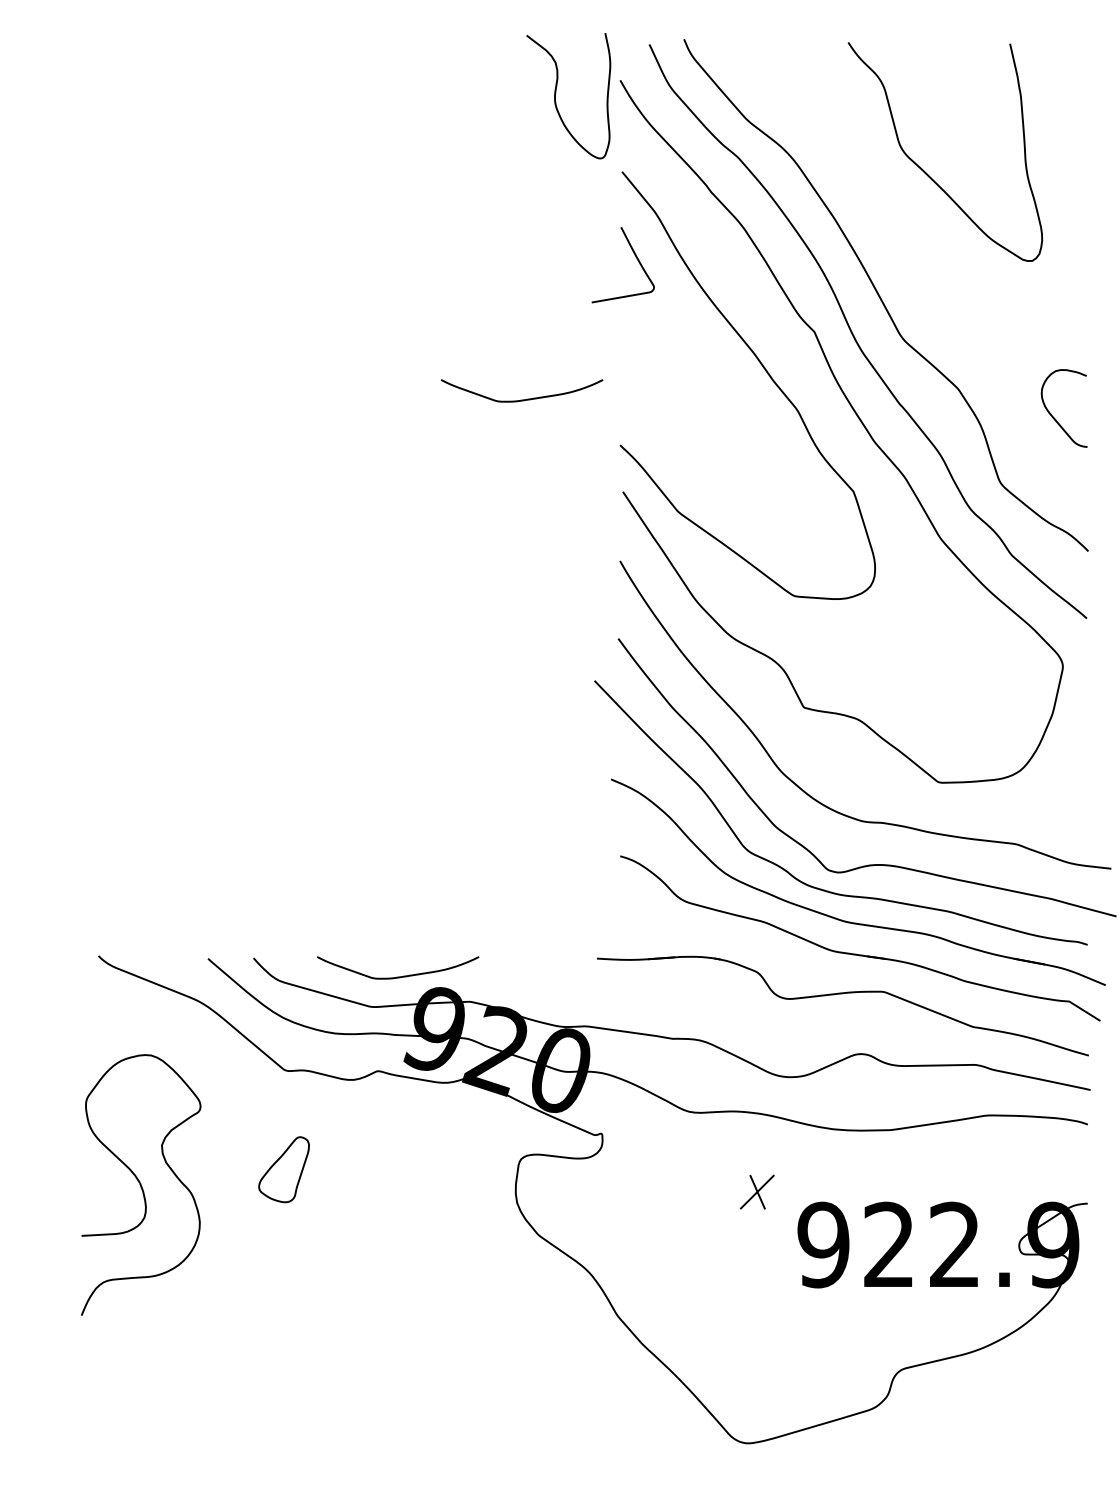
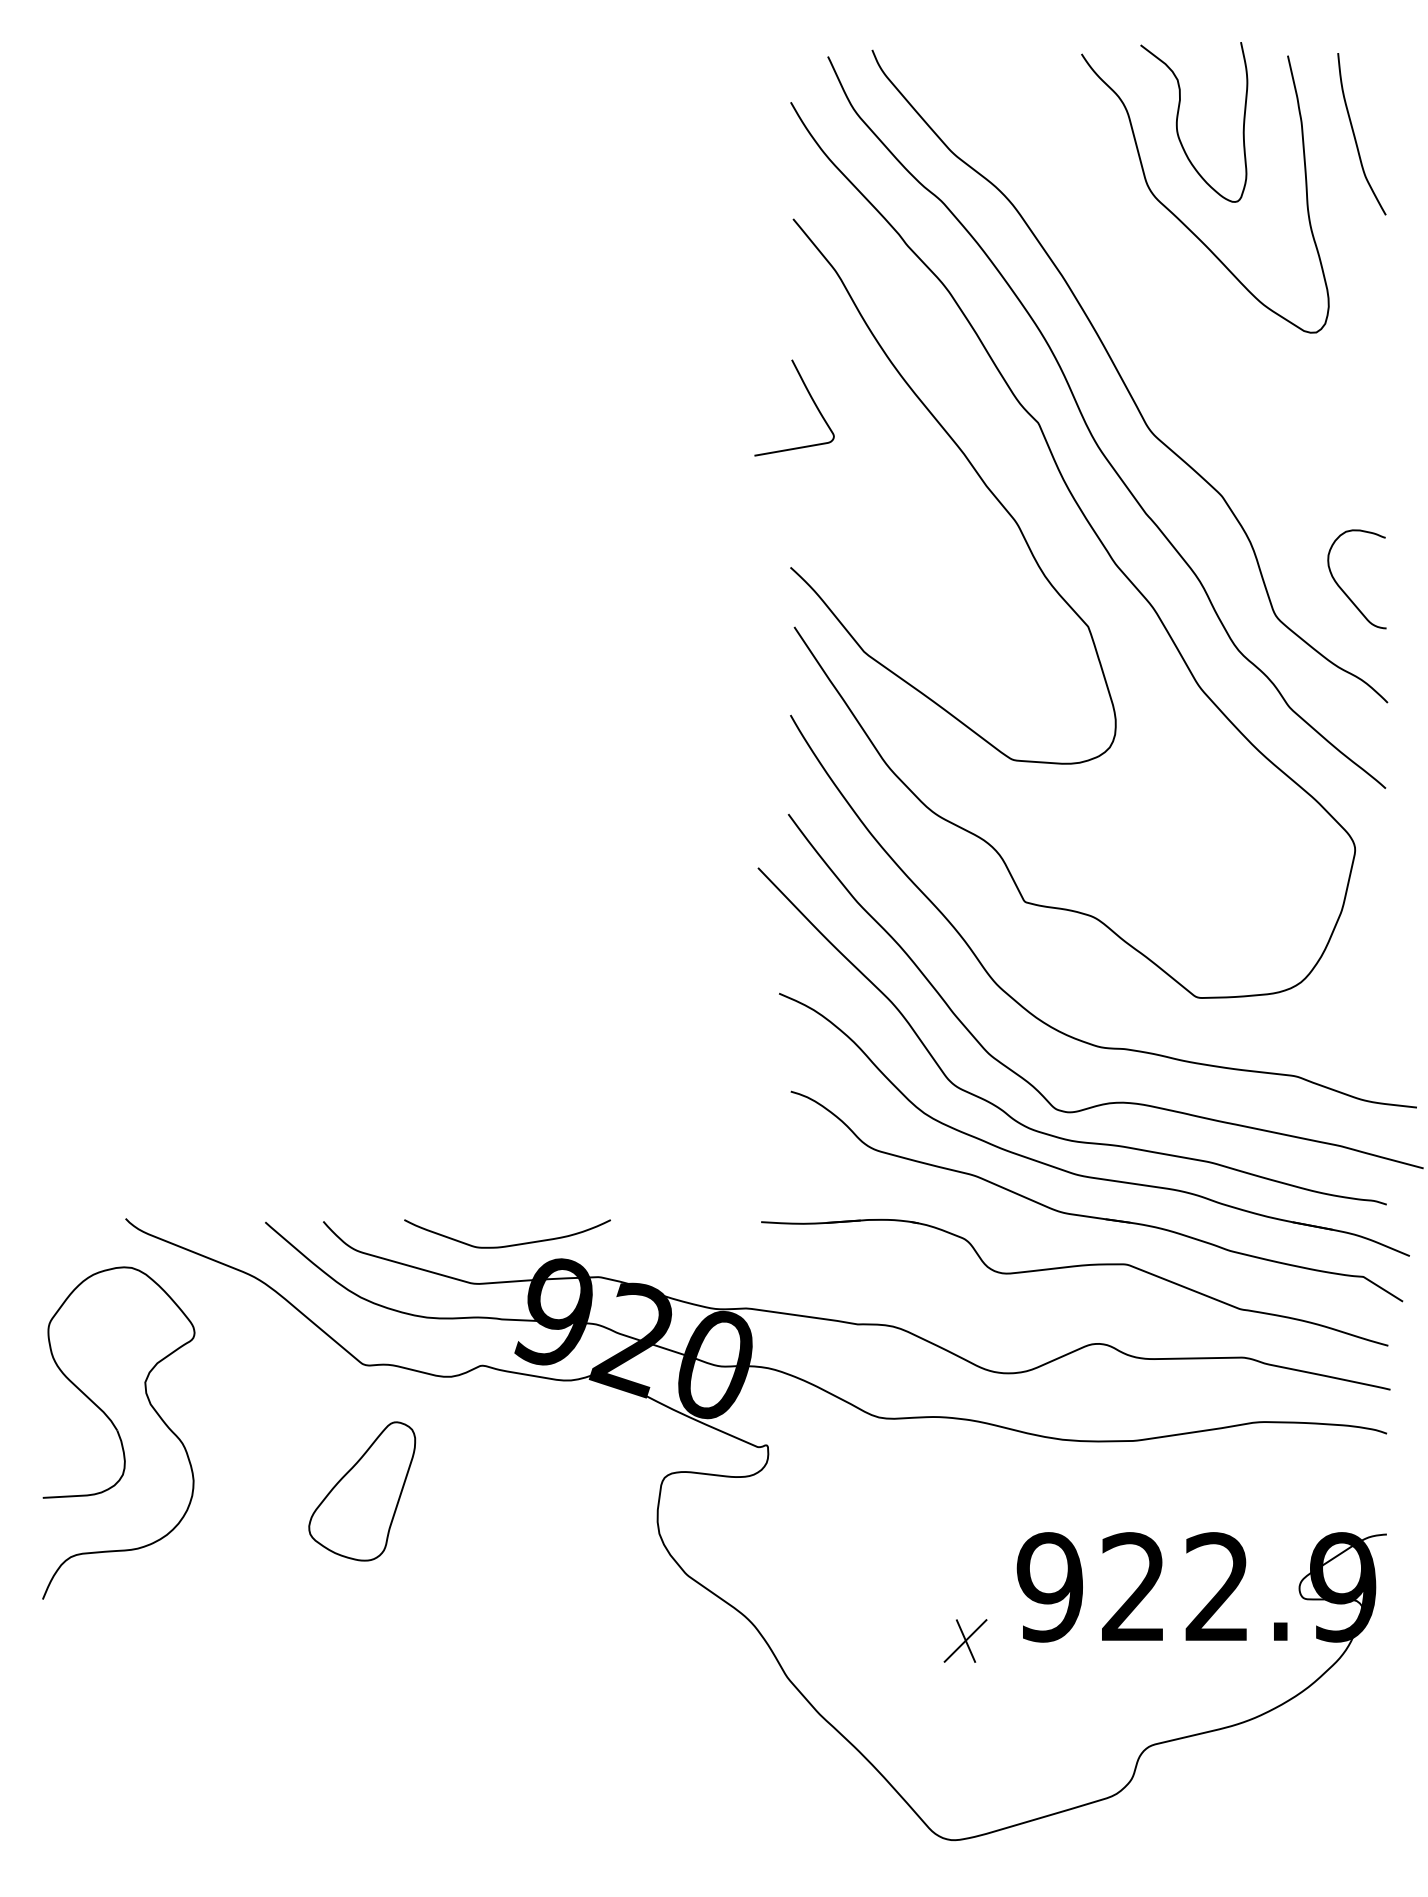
curve: (556, 93) -> (1178, 119), moved
curve: (1063, 106) -> (1355, 135), added
curve: (635, 257) -> (810, 398), moved
curve: (522, 399) -> (666, 509), removed
curve: (1054, 417) -> (1344, 590), moved
part: (283, 1169) -> (361, 1491), size x1.67
part: (141, 1184) -> (119, 1432), moved
part: (756, 1191) -> (964, 1640), moved

